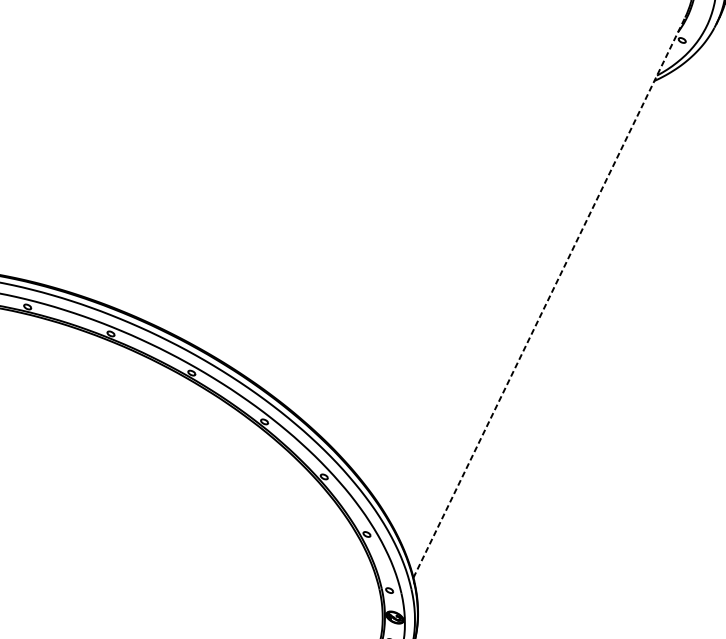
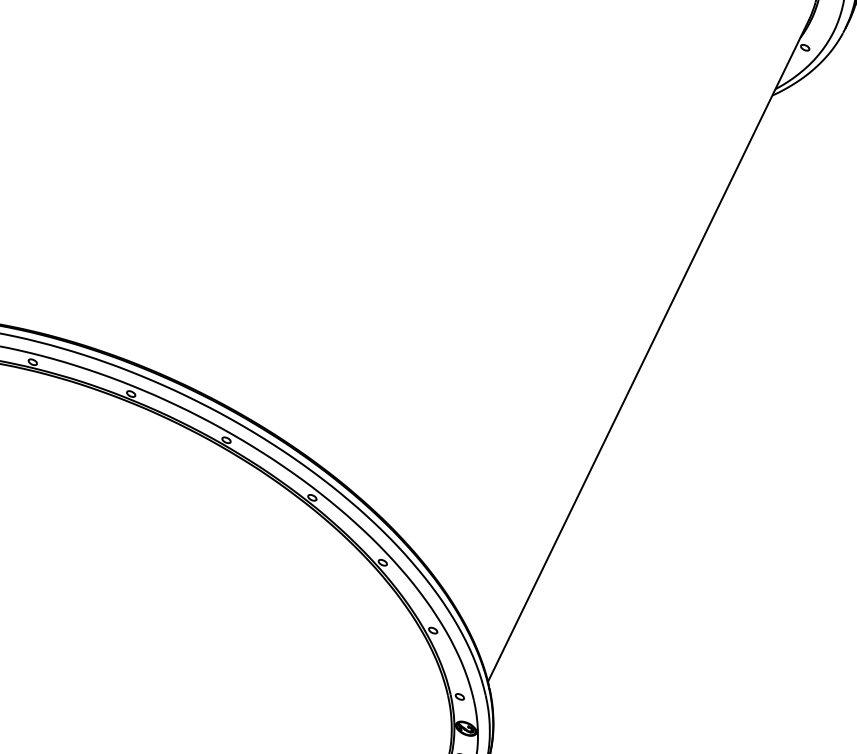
line: (549, 297) -> (648, 350), dashed -> solid

